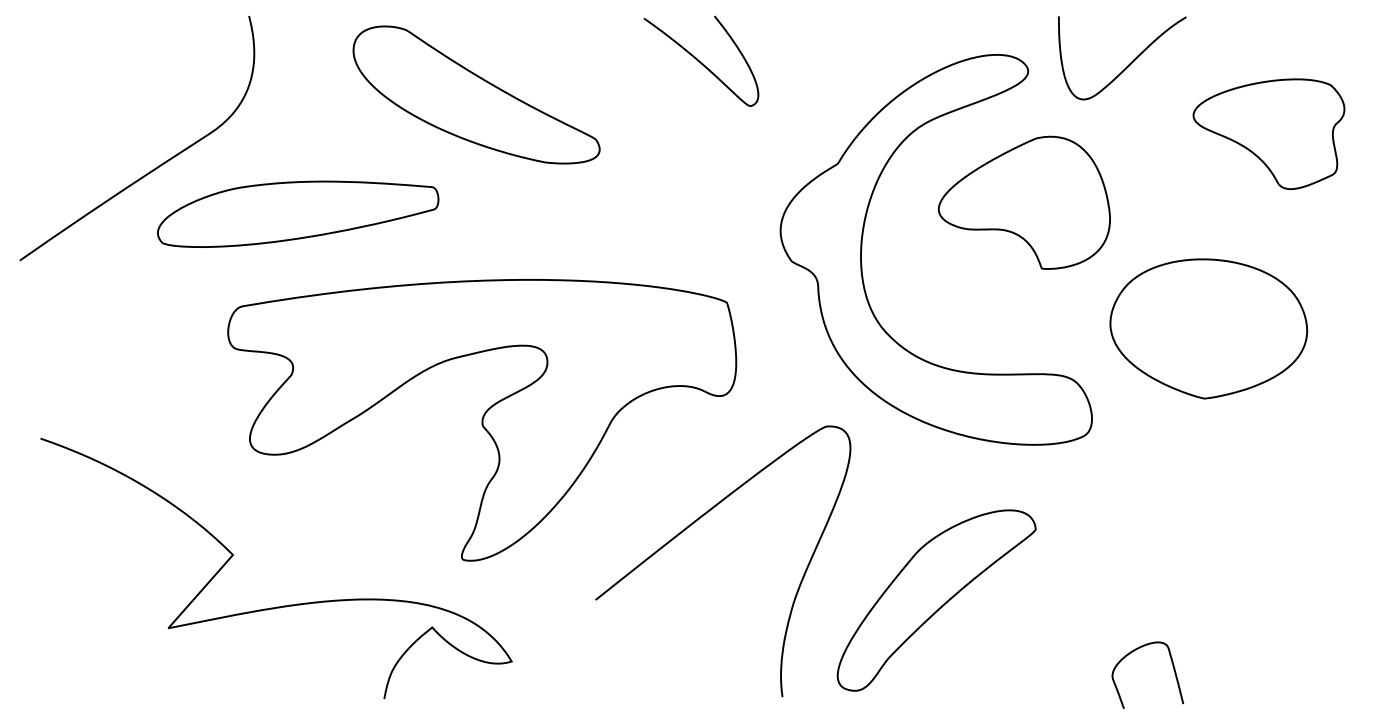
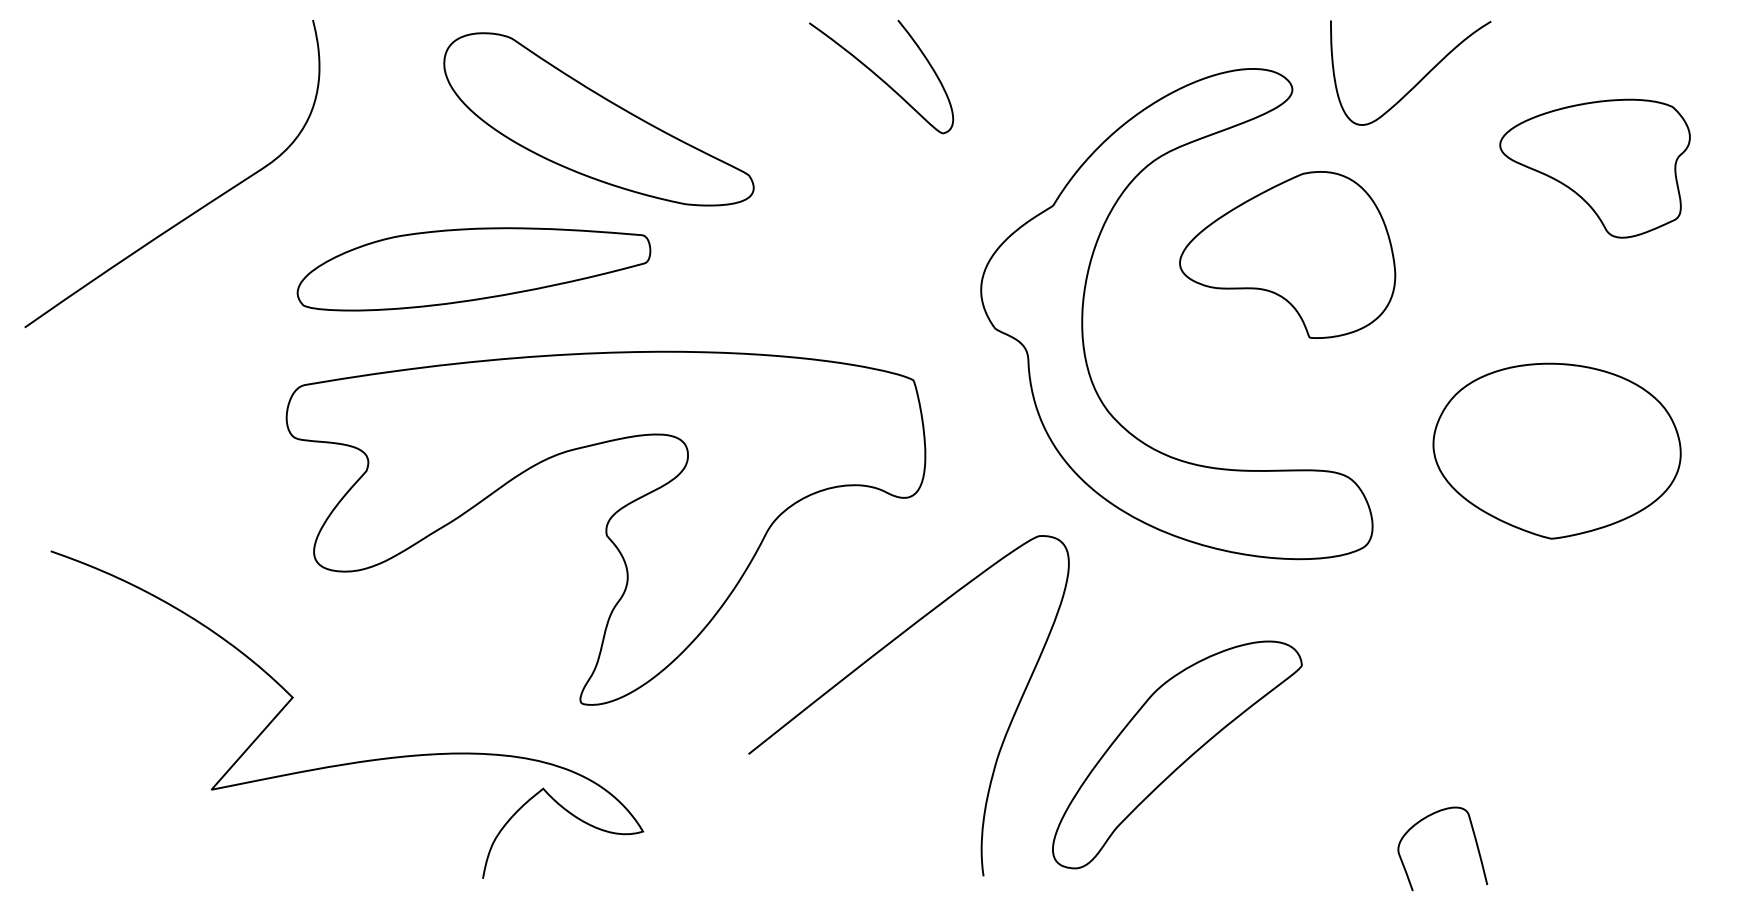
part: (298, 213) -> (474, 268), moved
part: (1208, 328) -> (1556, 450), moved

